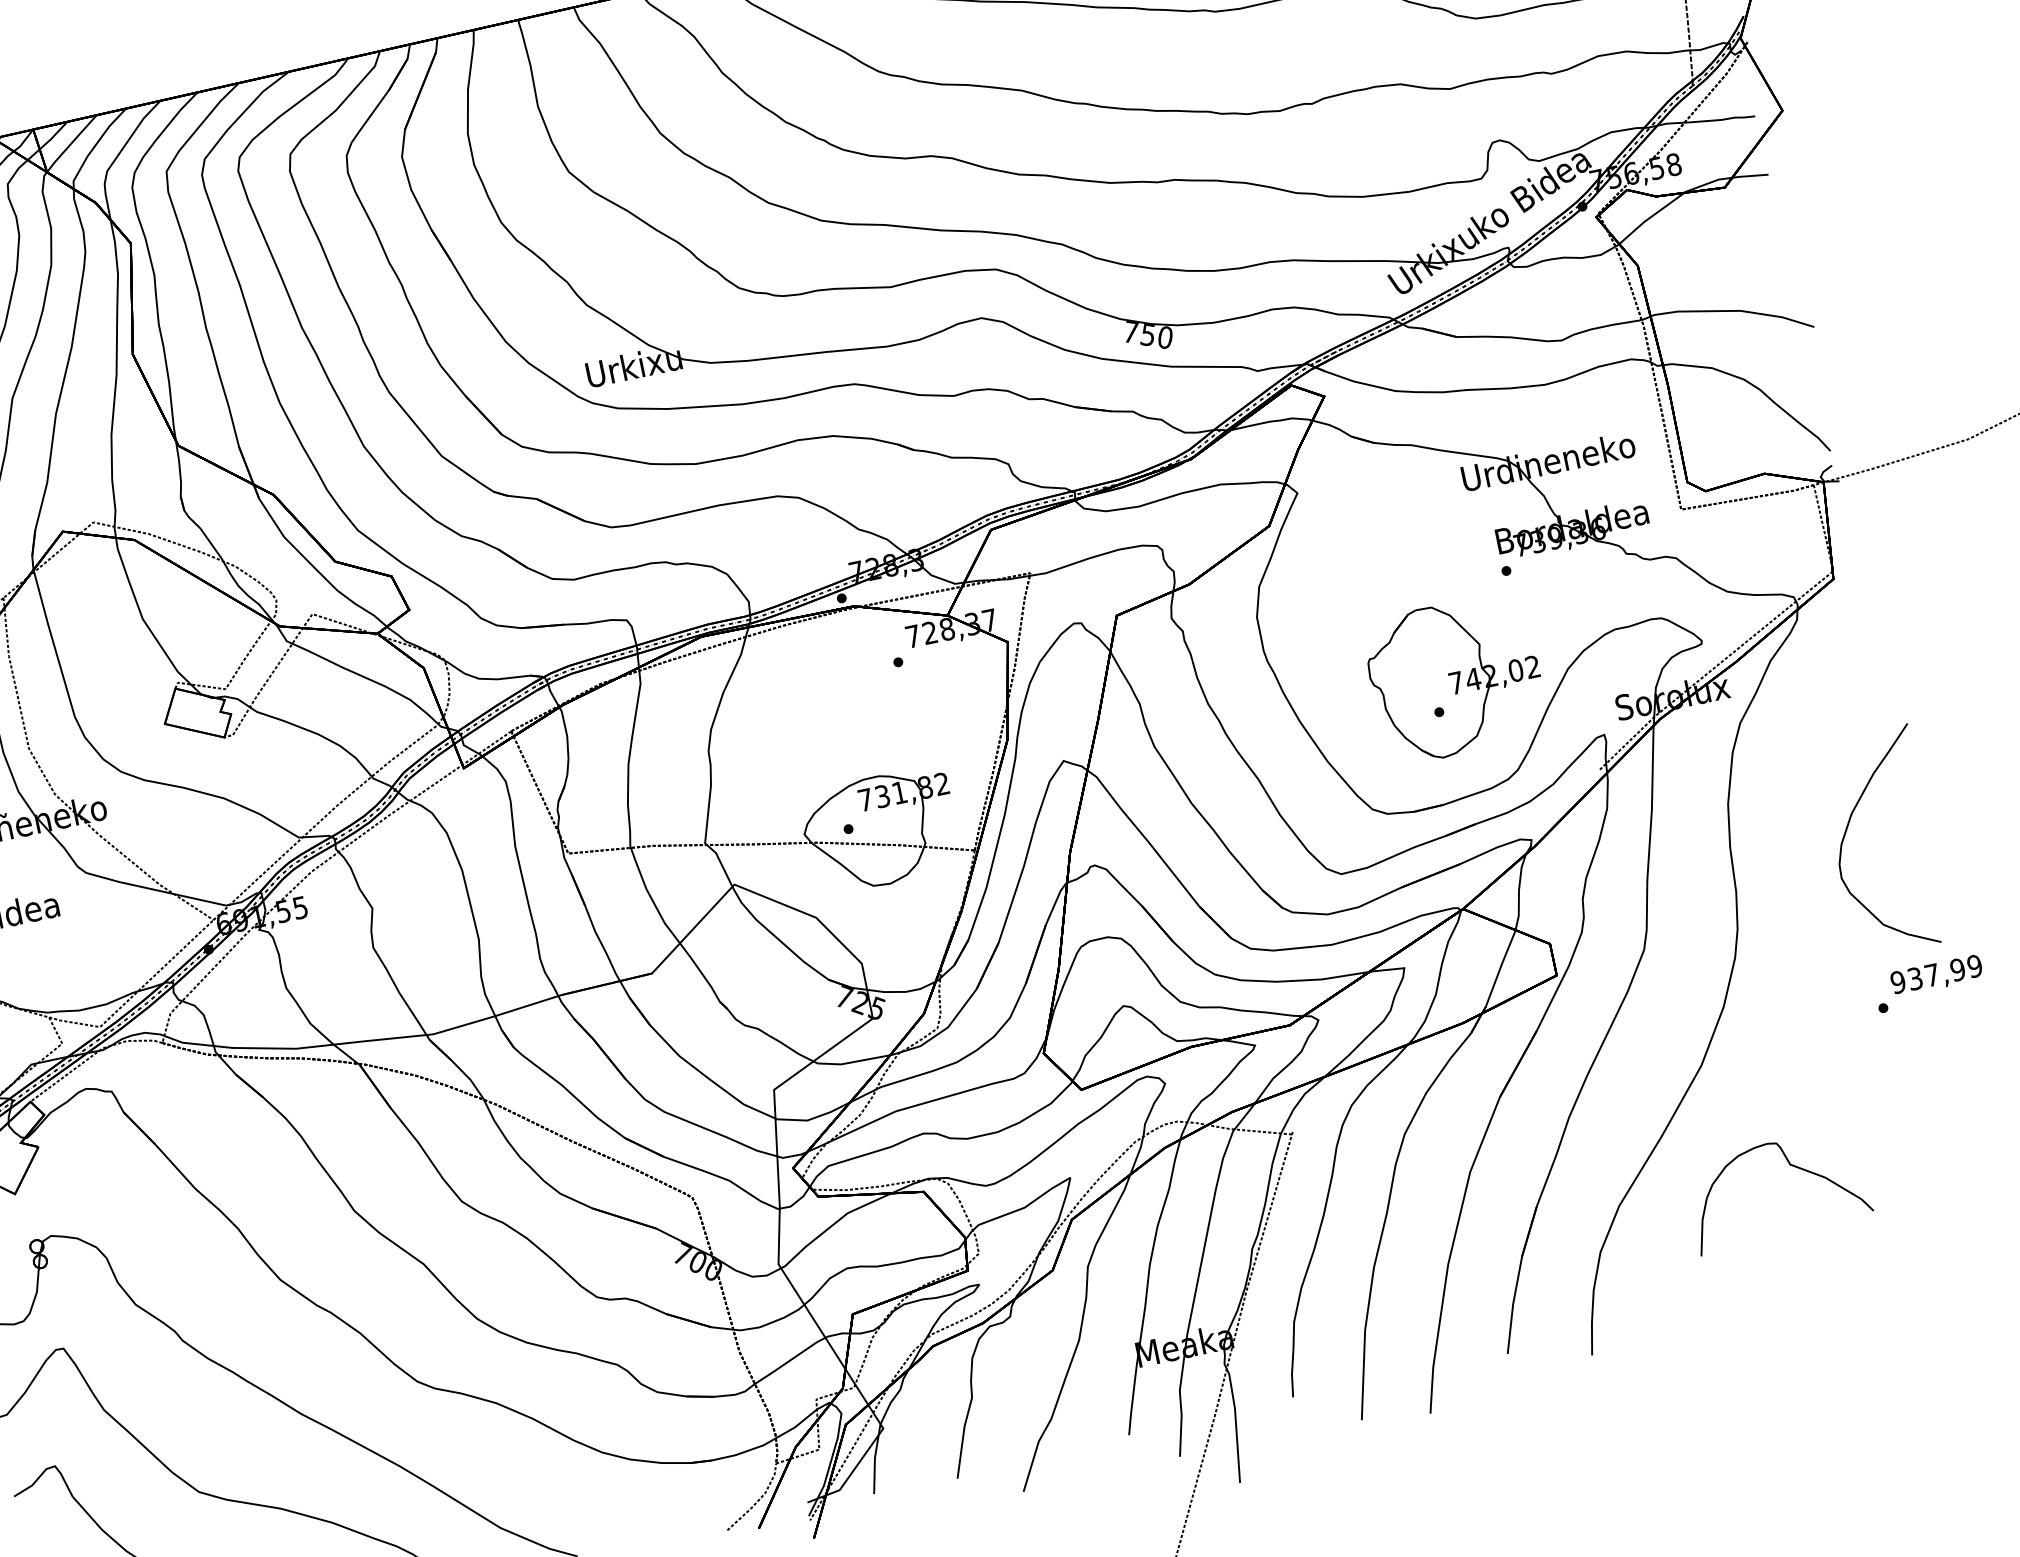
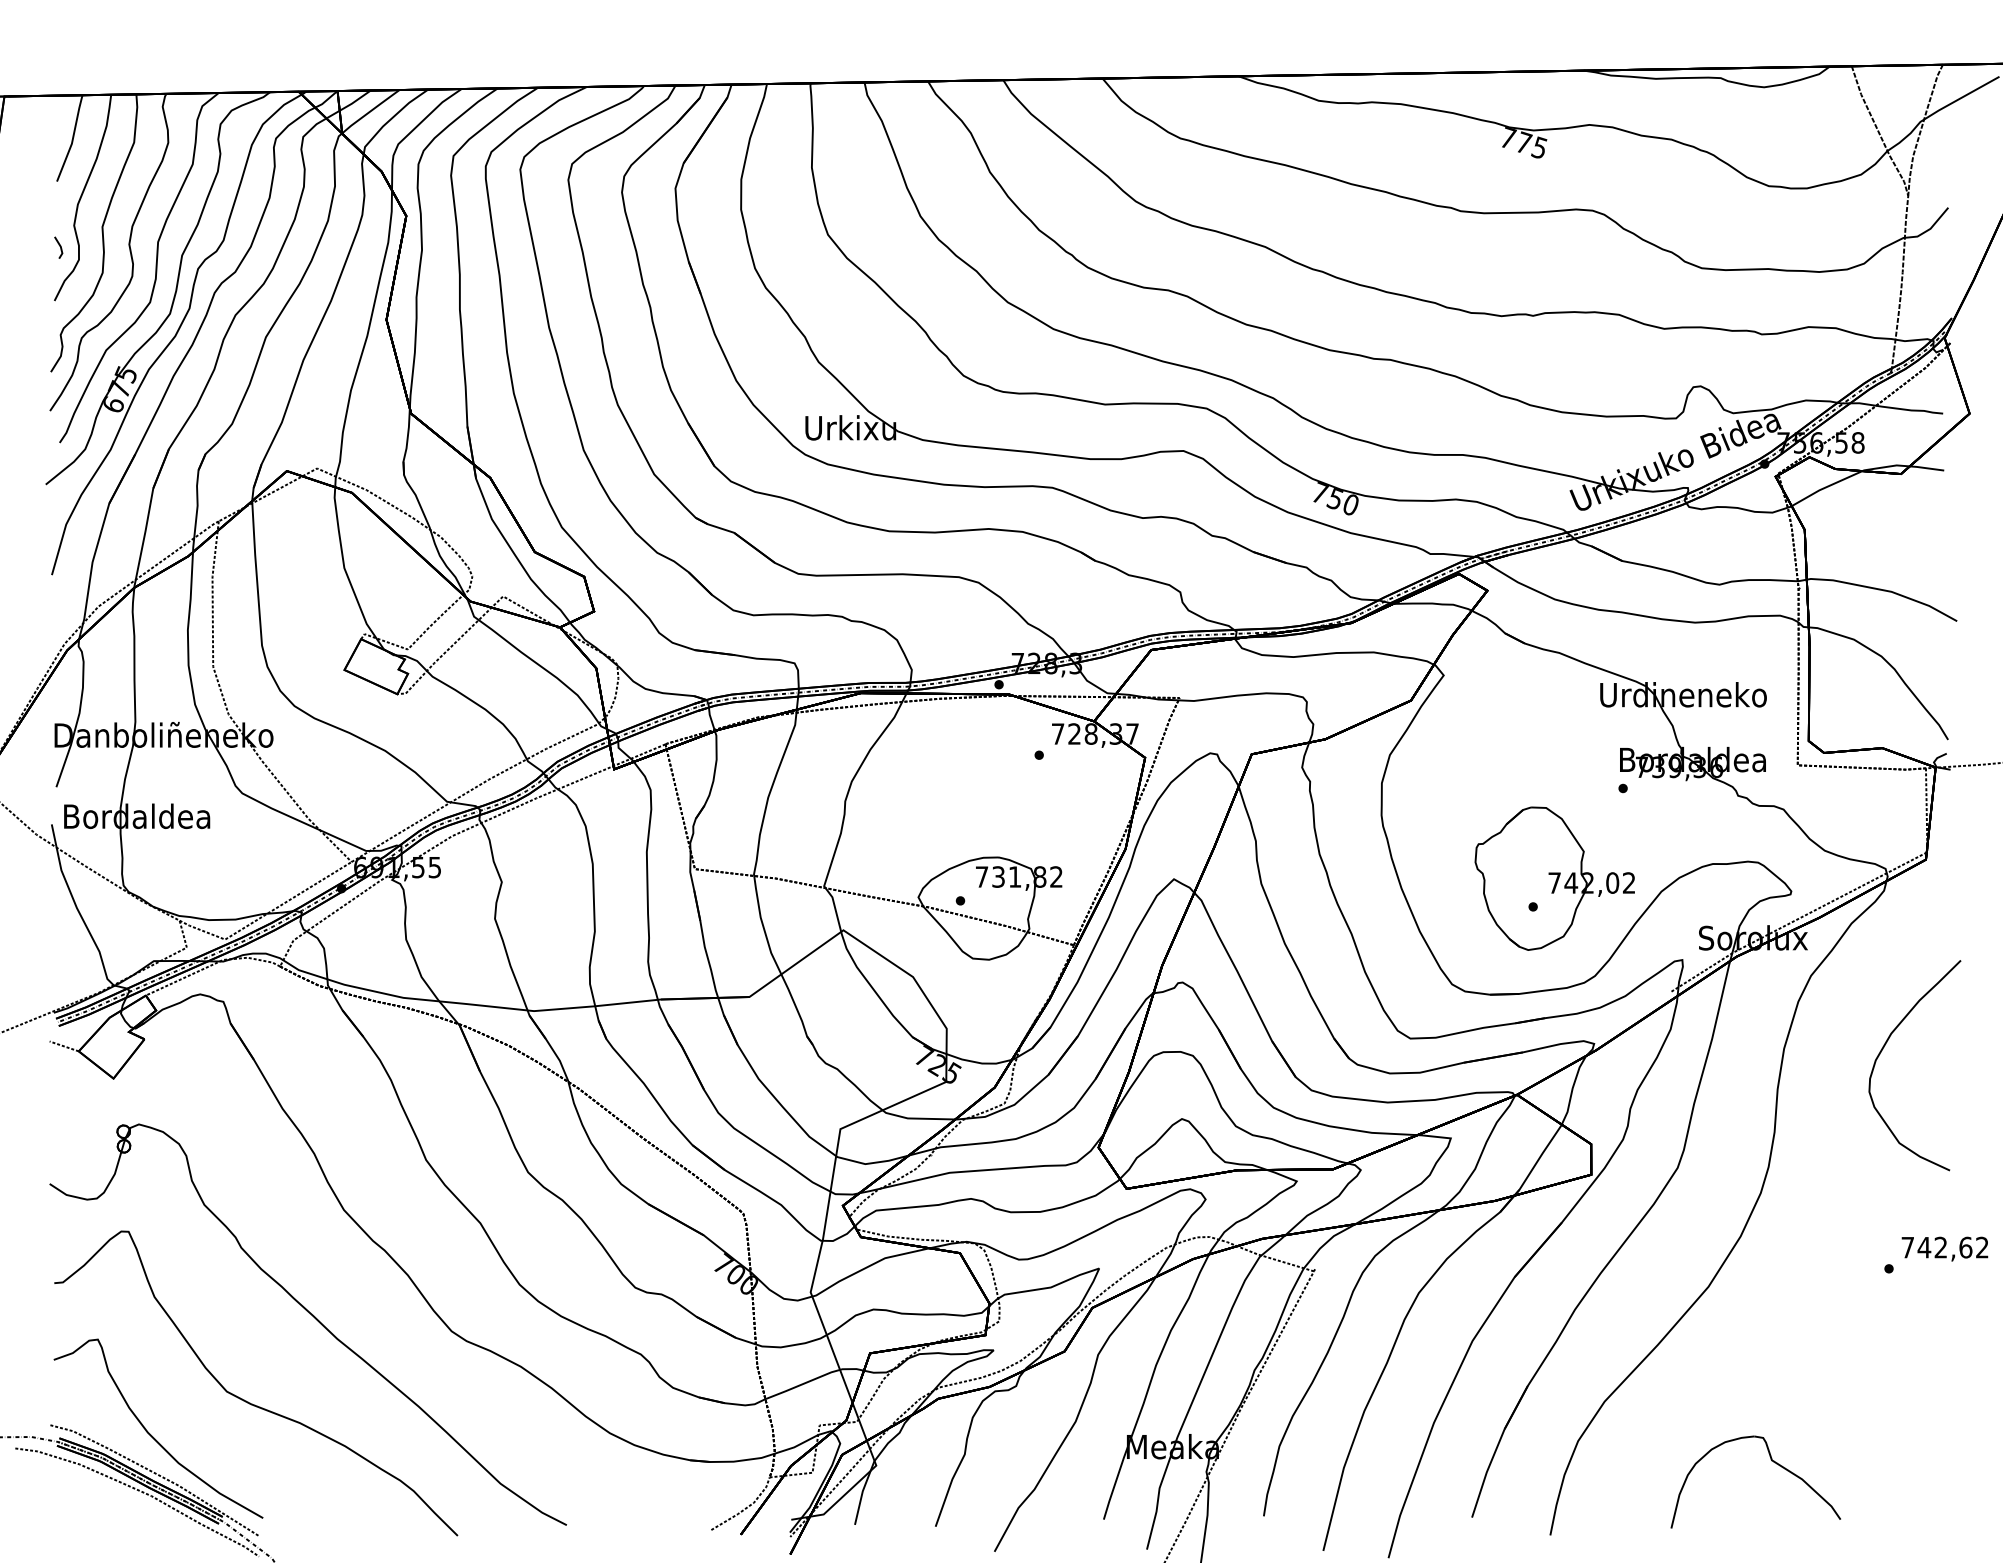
curve: (1847, 831) -> (1883, 1049), moved
text: (1935, 974) -> (1944, 1247), 937,99 -> 742,62
part: (1790, 1165) -> (1771, 1461), moved

